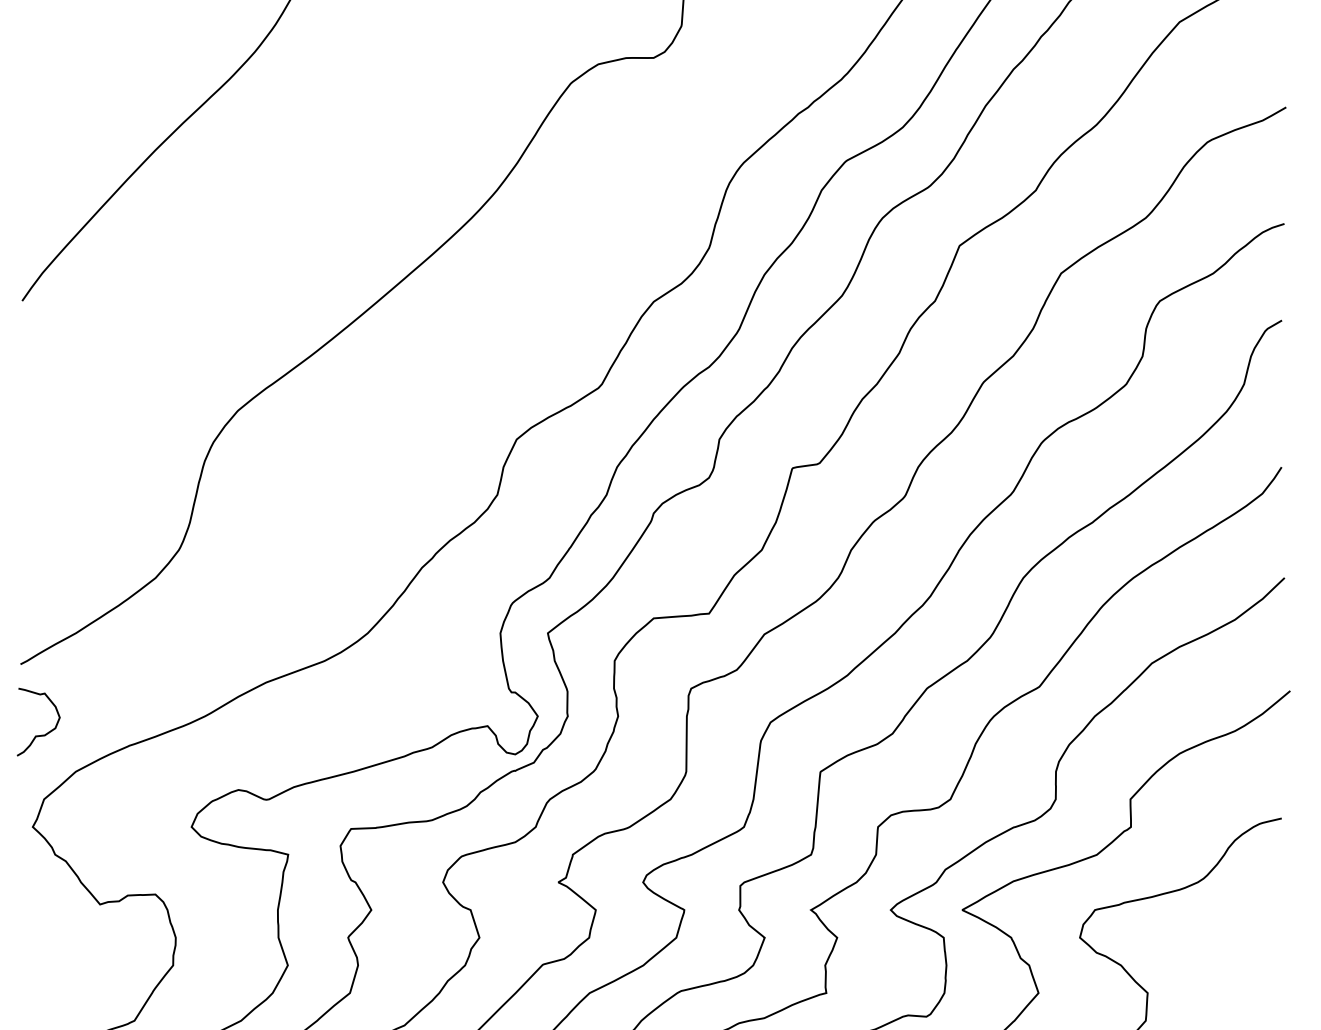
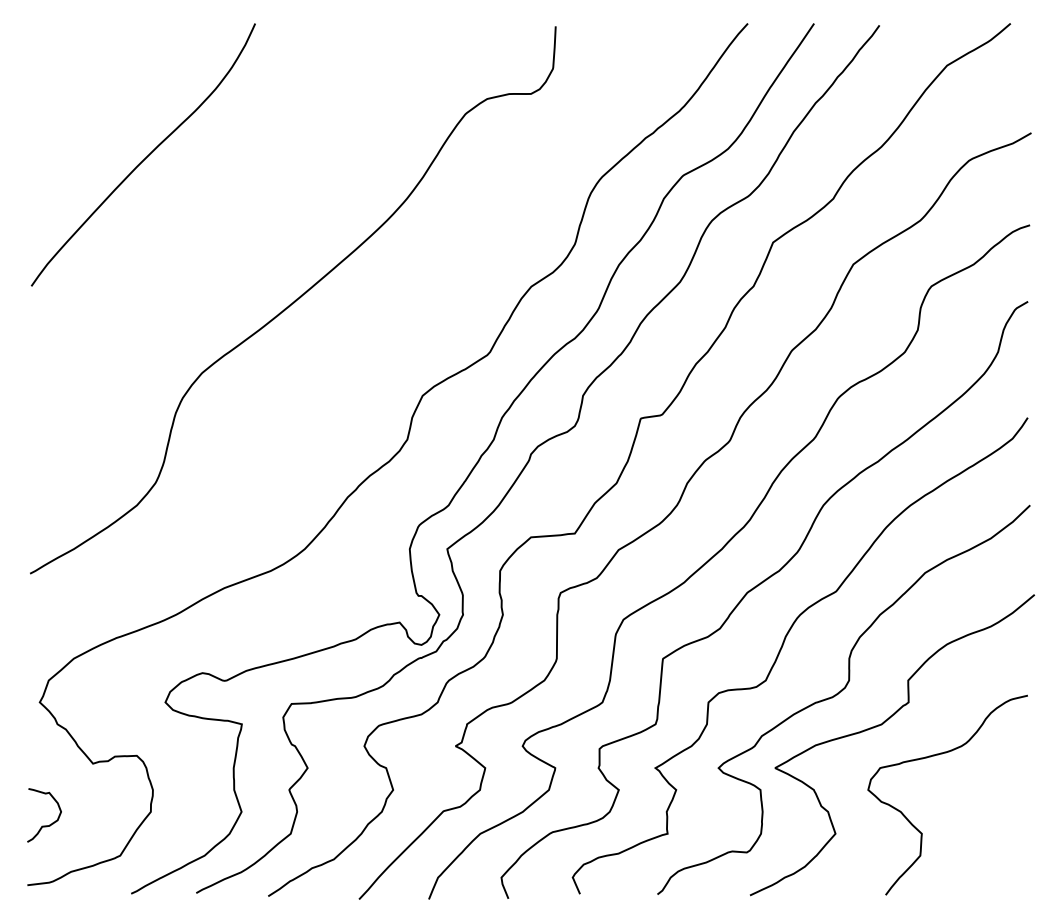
curve: (38, 734) -> (44, 825), moved

